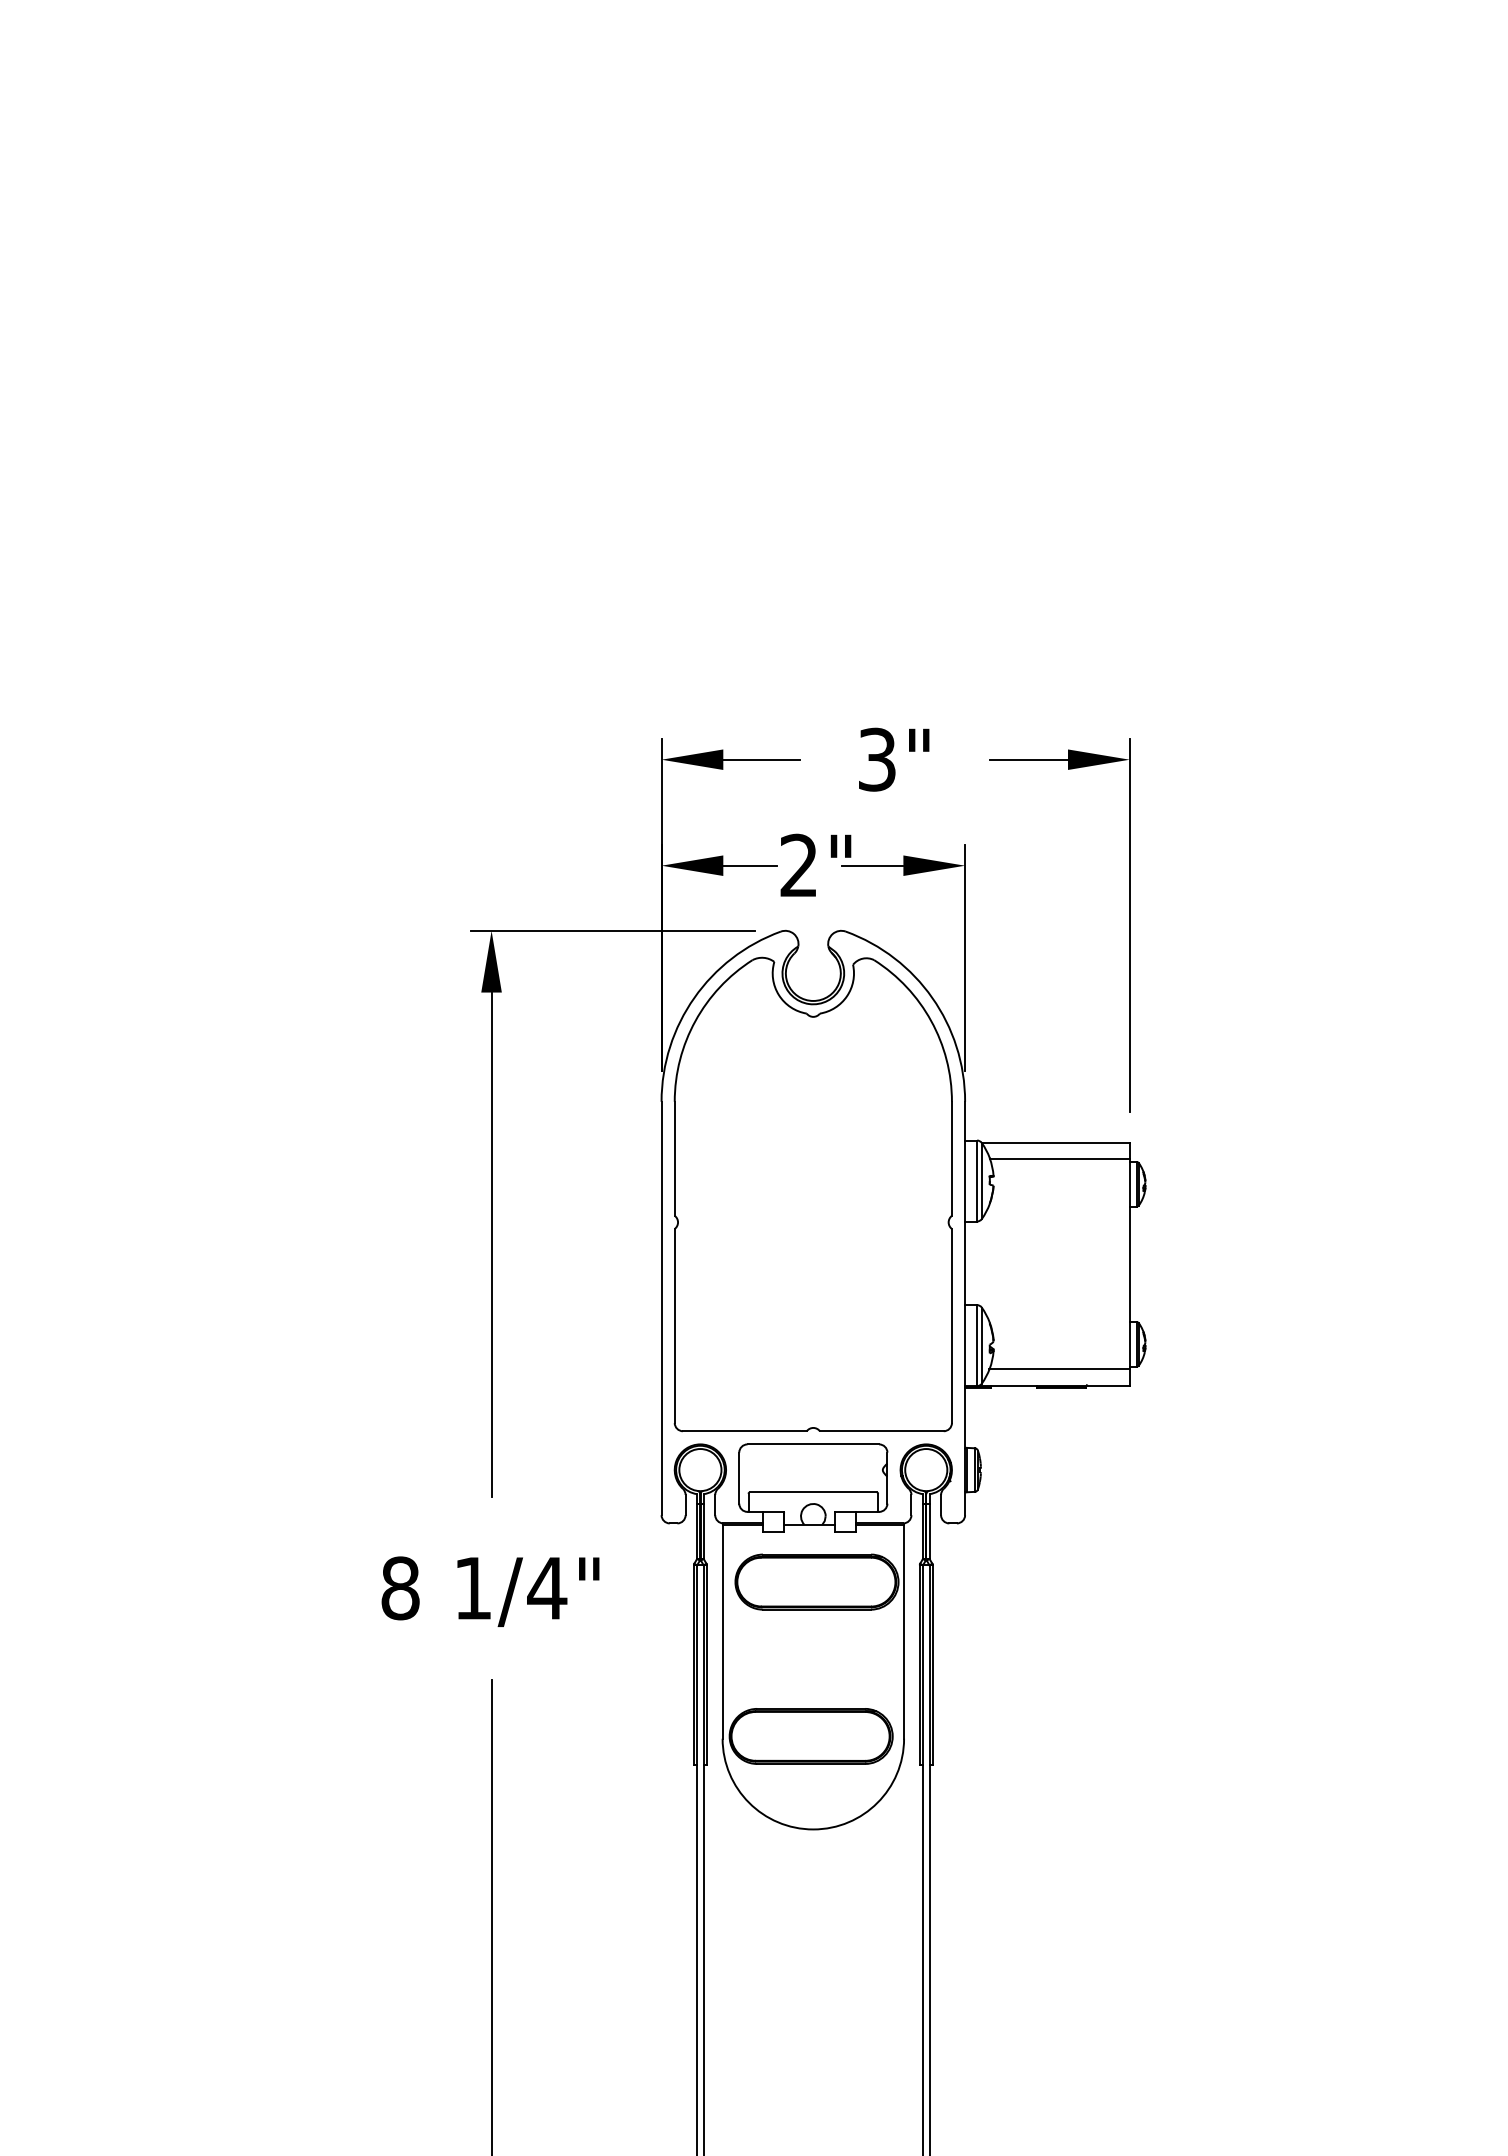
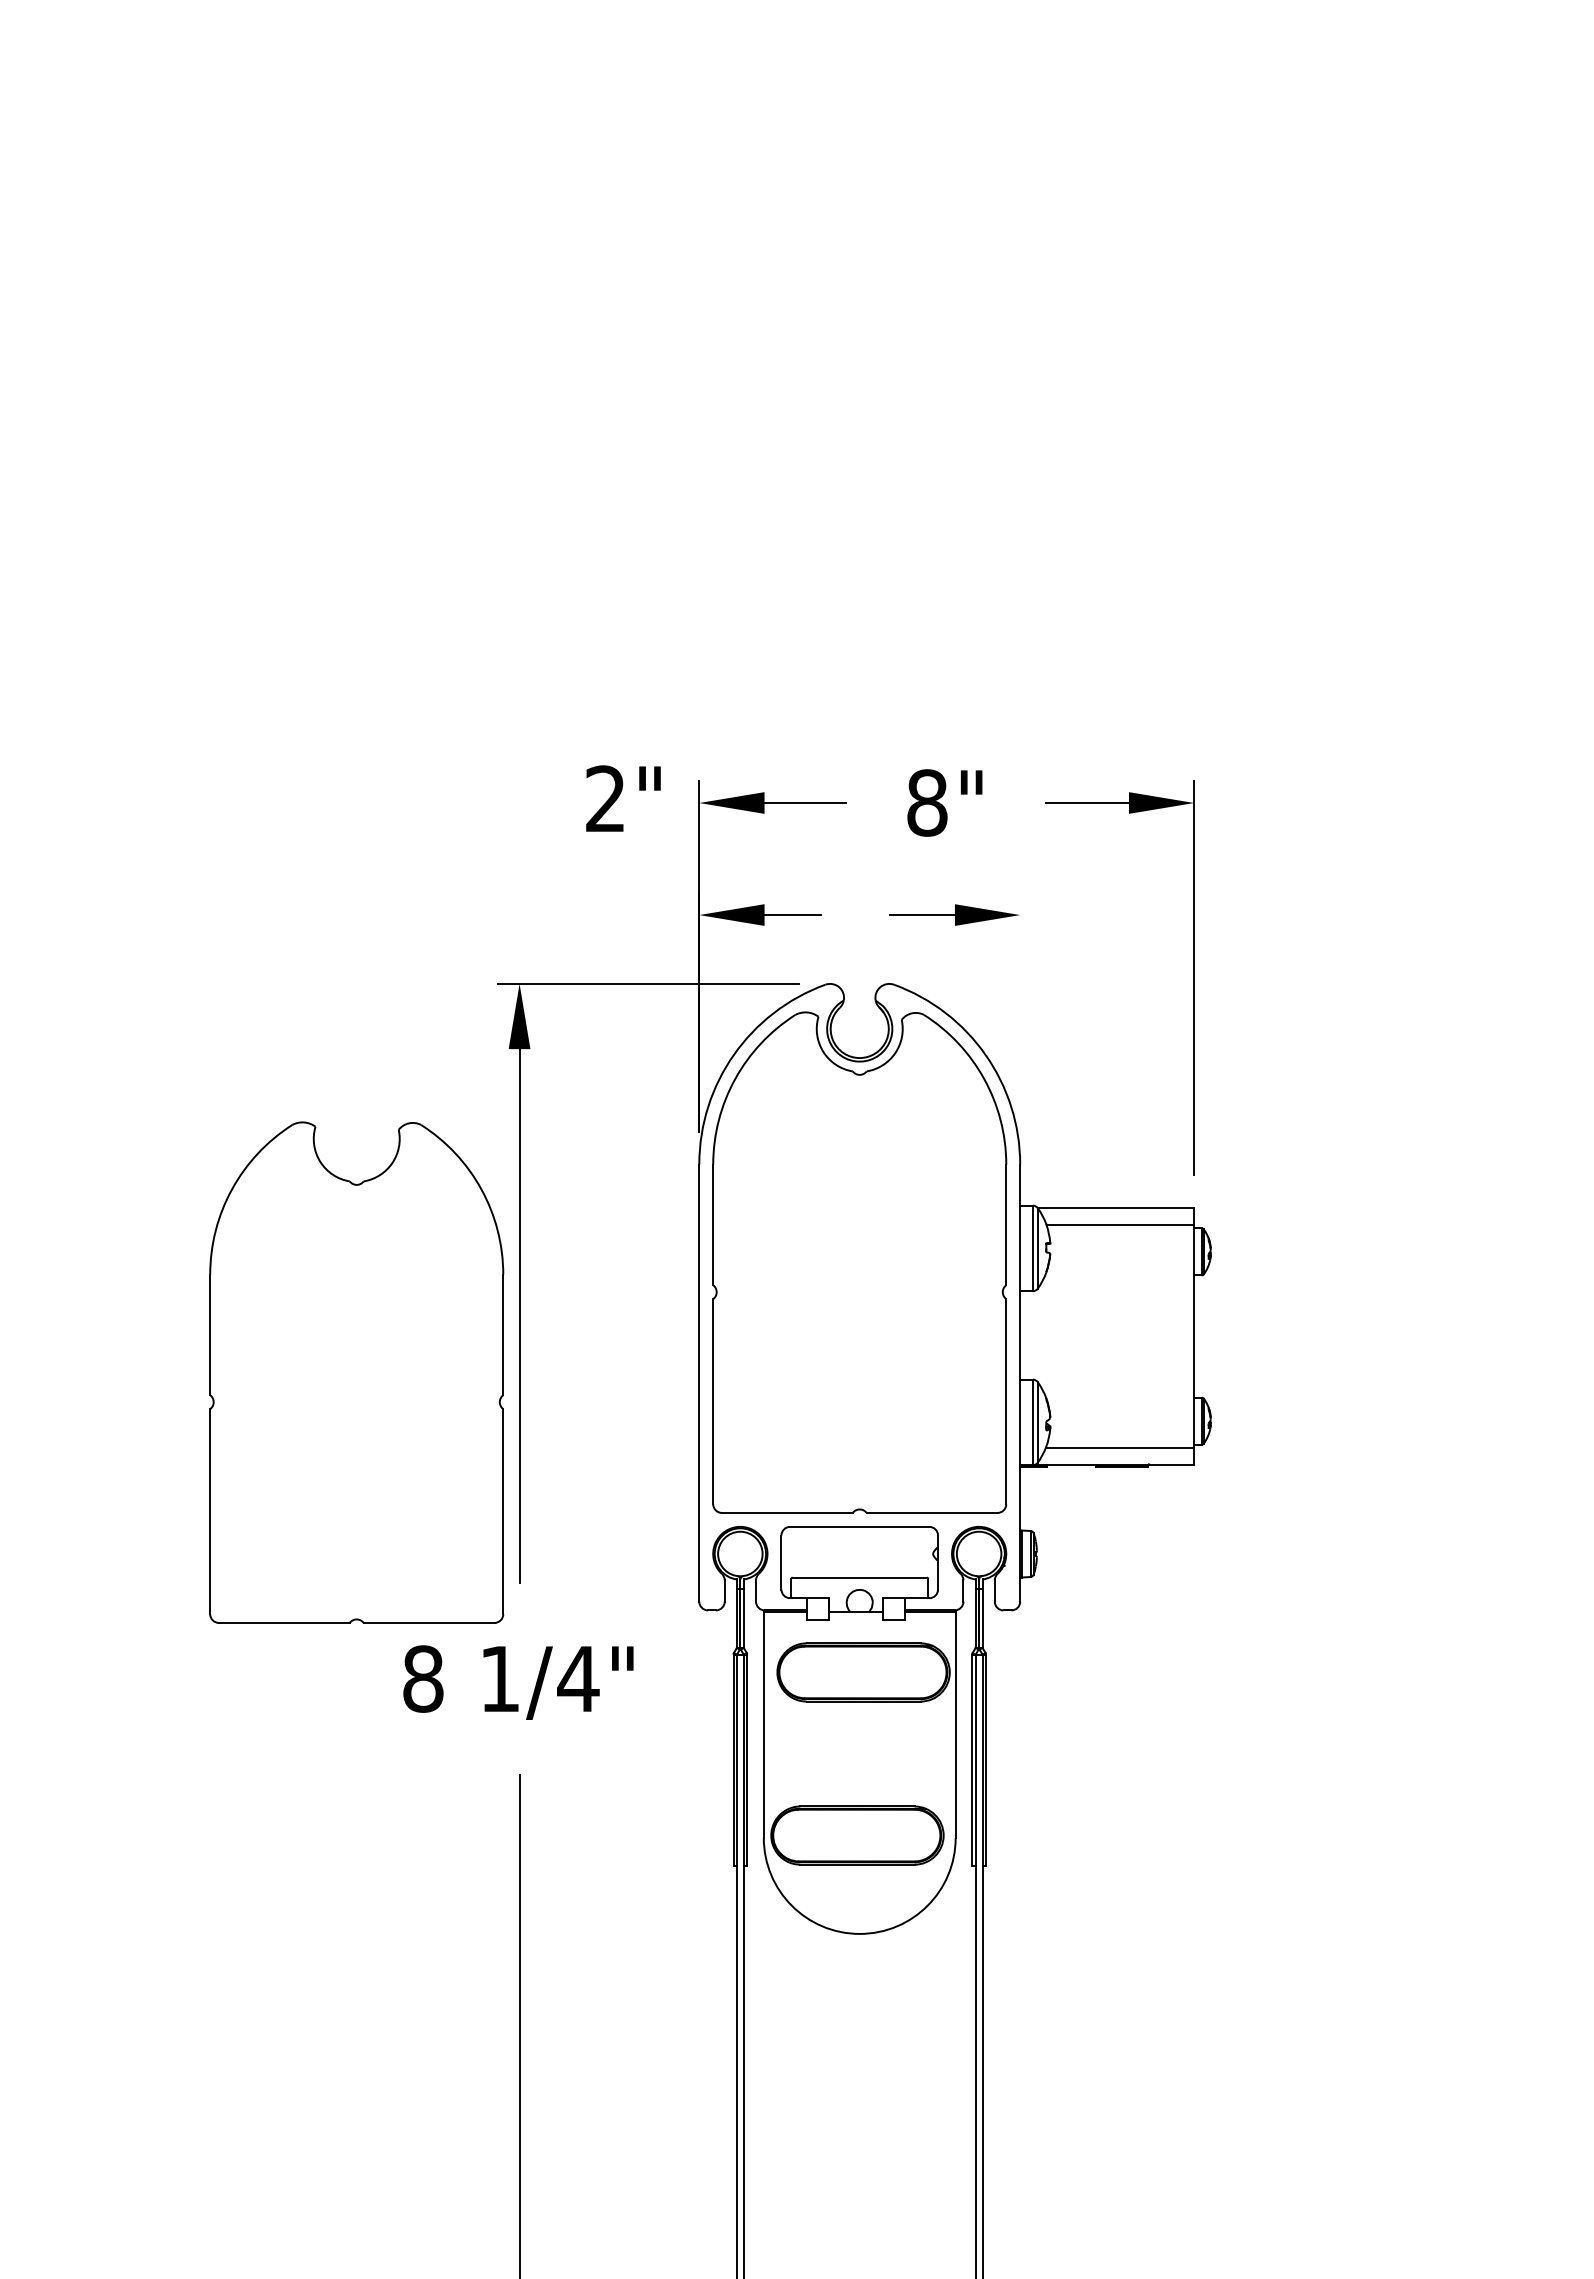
text: (877, 759) -> (927, 802), 3" -> 8"
text: (815, 865) -> (623, 798), moved
line: (965, 957) -> (1020, 1012), removed
part: (337, 1298) -> (356, 1372), added

